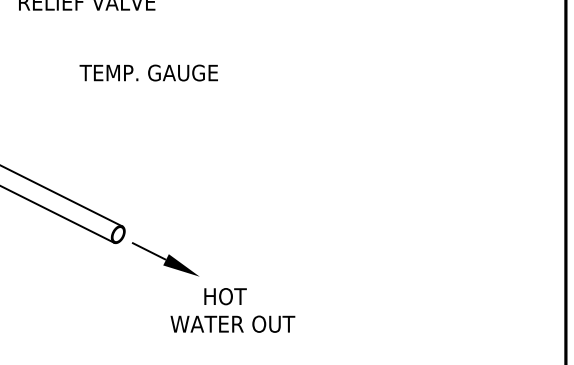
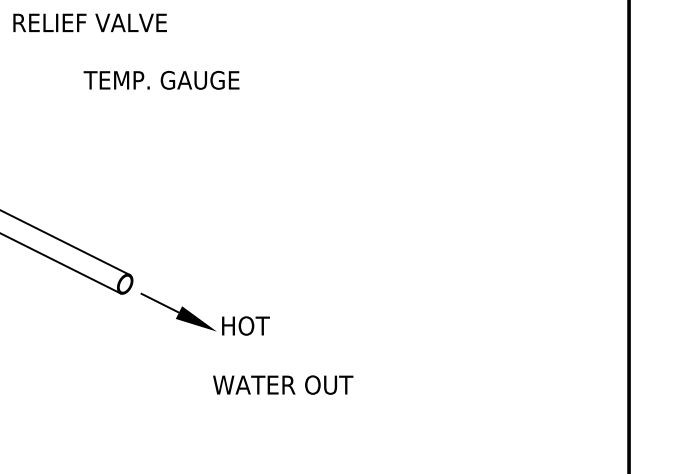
text: (148, 72) -> (161, 79), moved
text: (225, 296) -> (245, 325), moved
text: (233, 323) -> (283, 384), moved

